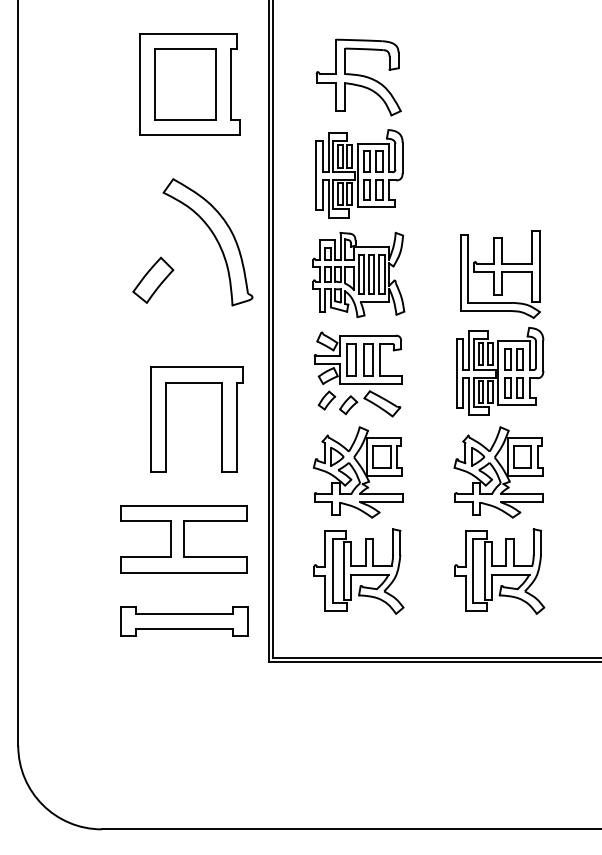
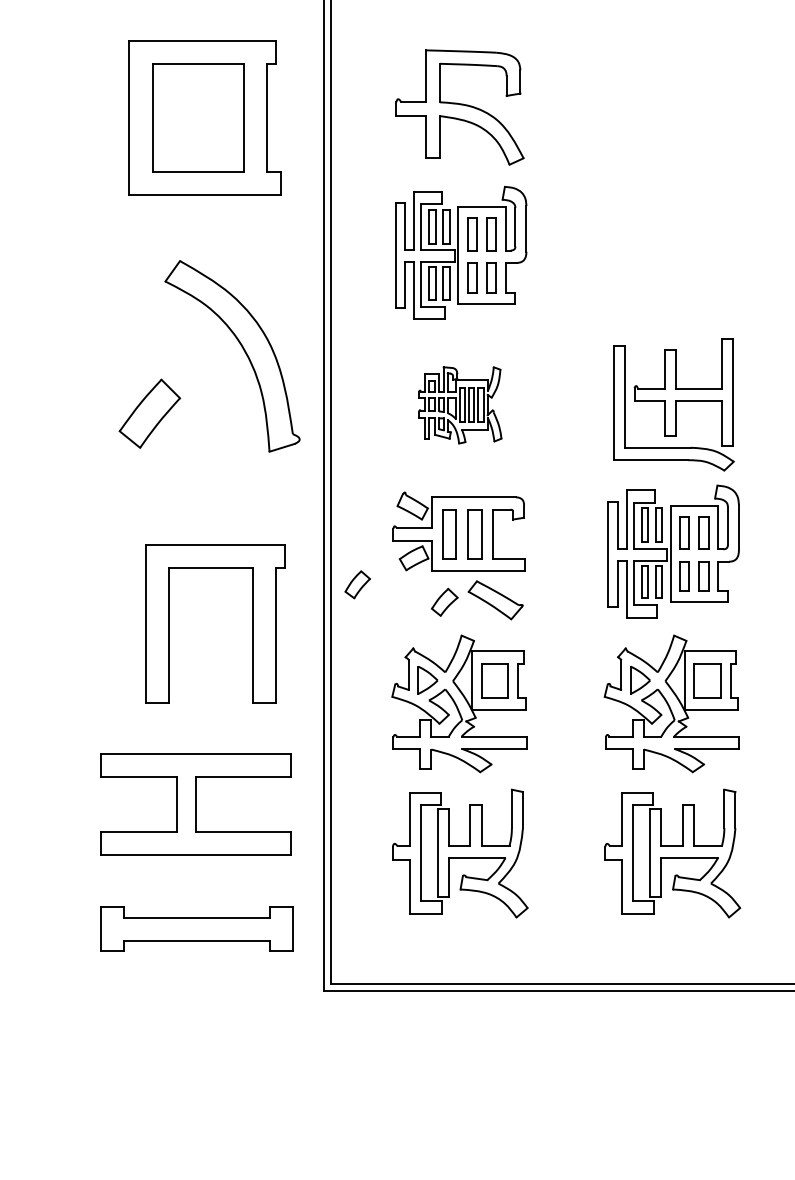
part: (358, 274) -> (459, 404), size x0.6
part: (326, 400) -> (357, 584), moved

